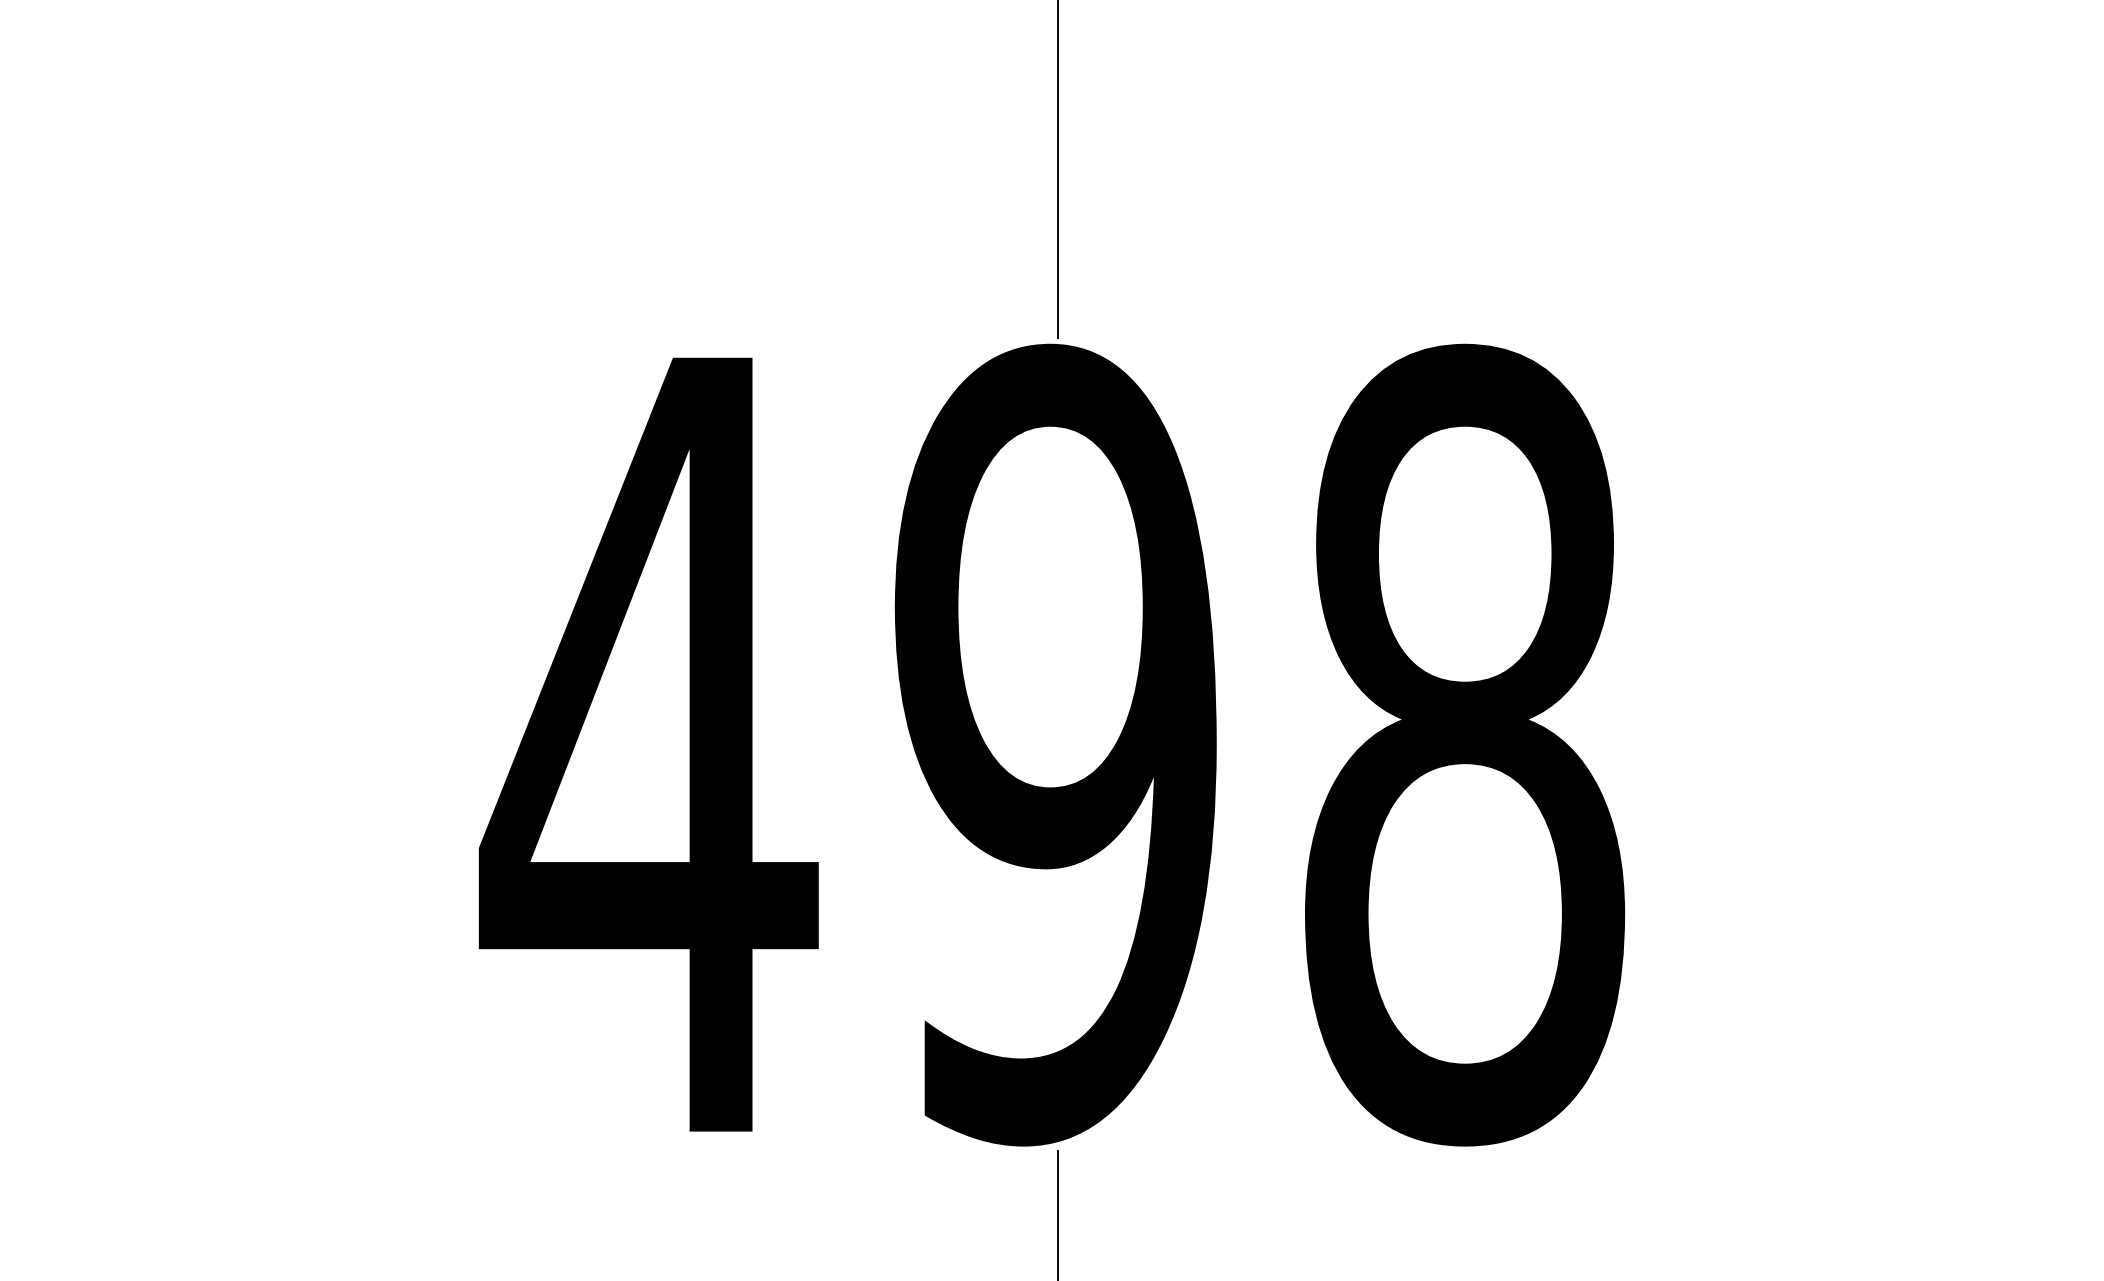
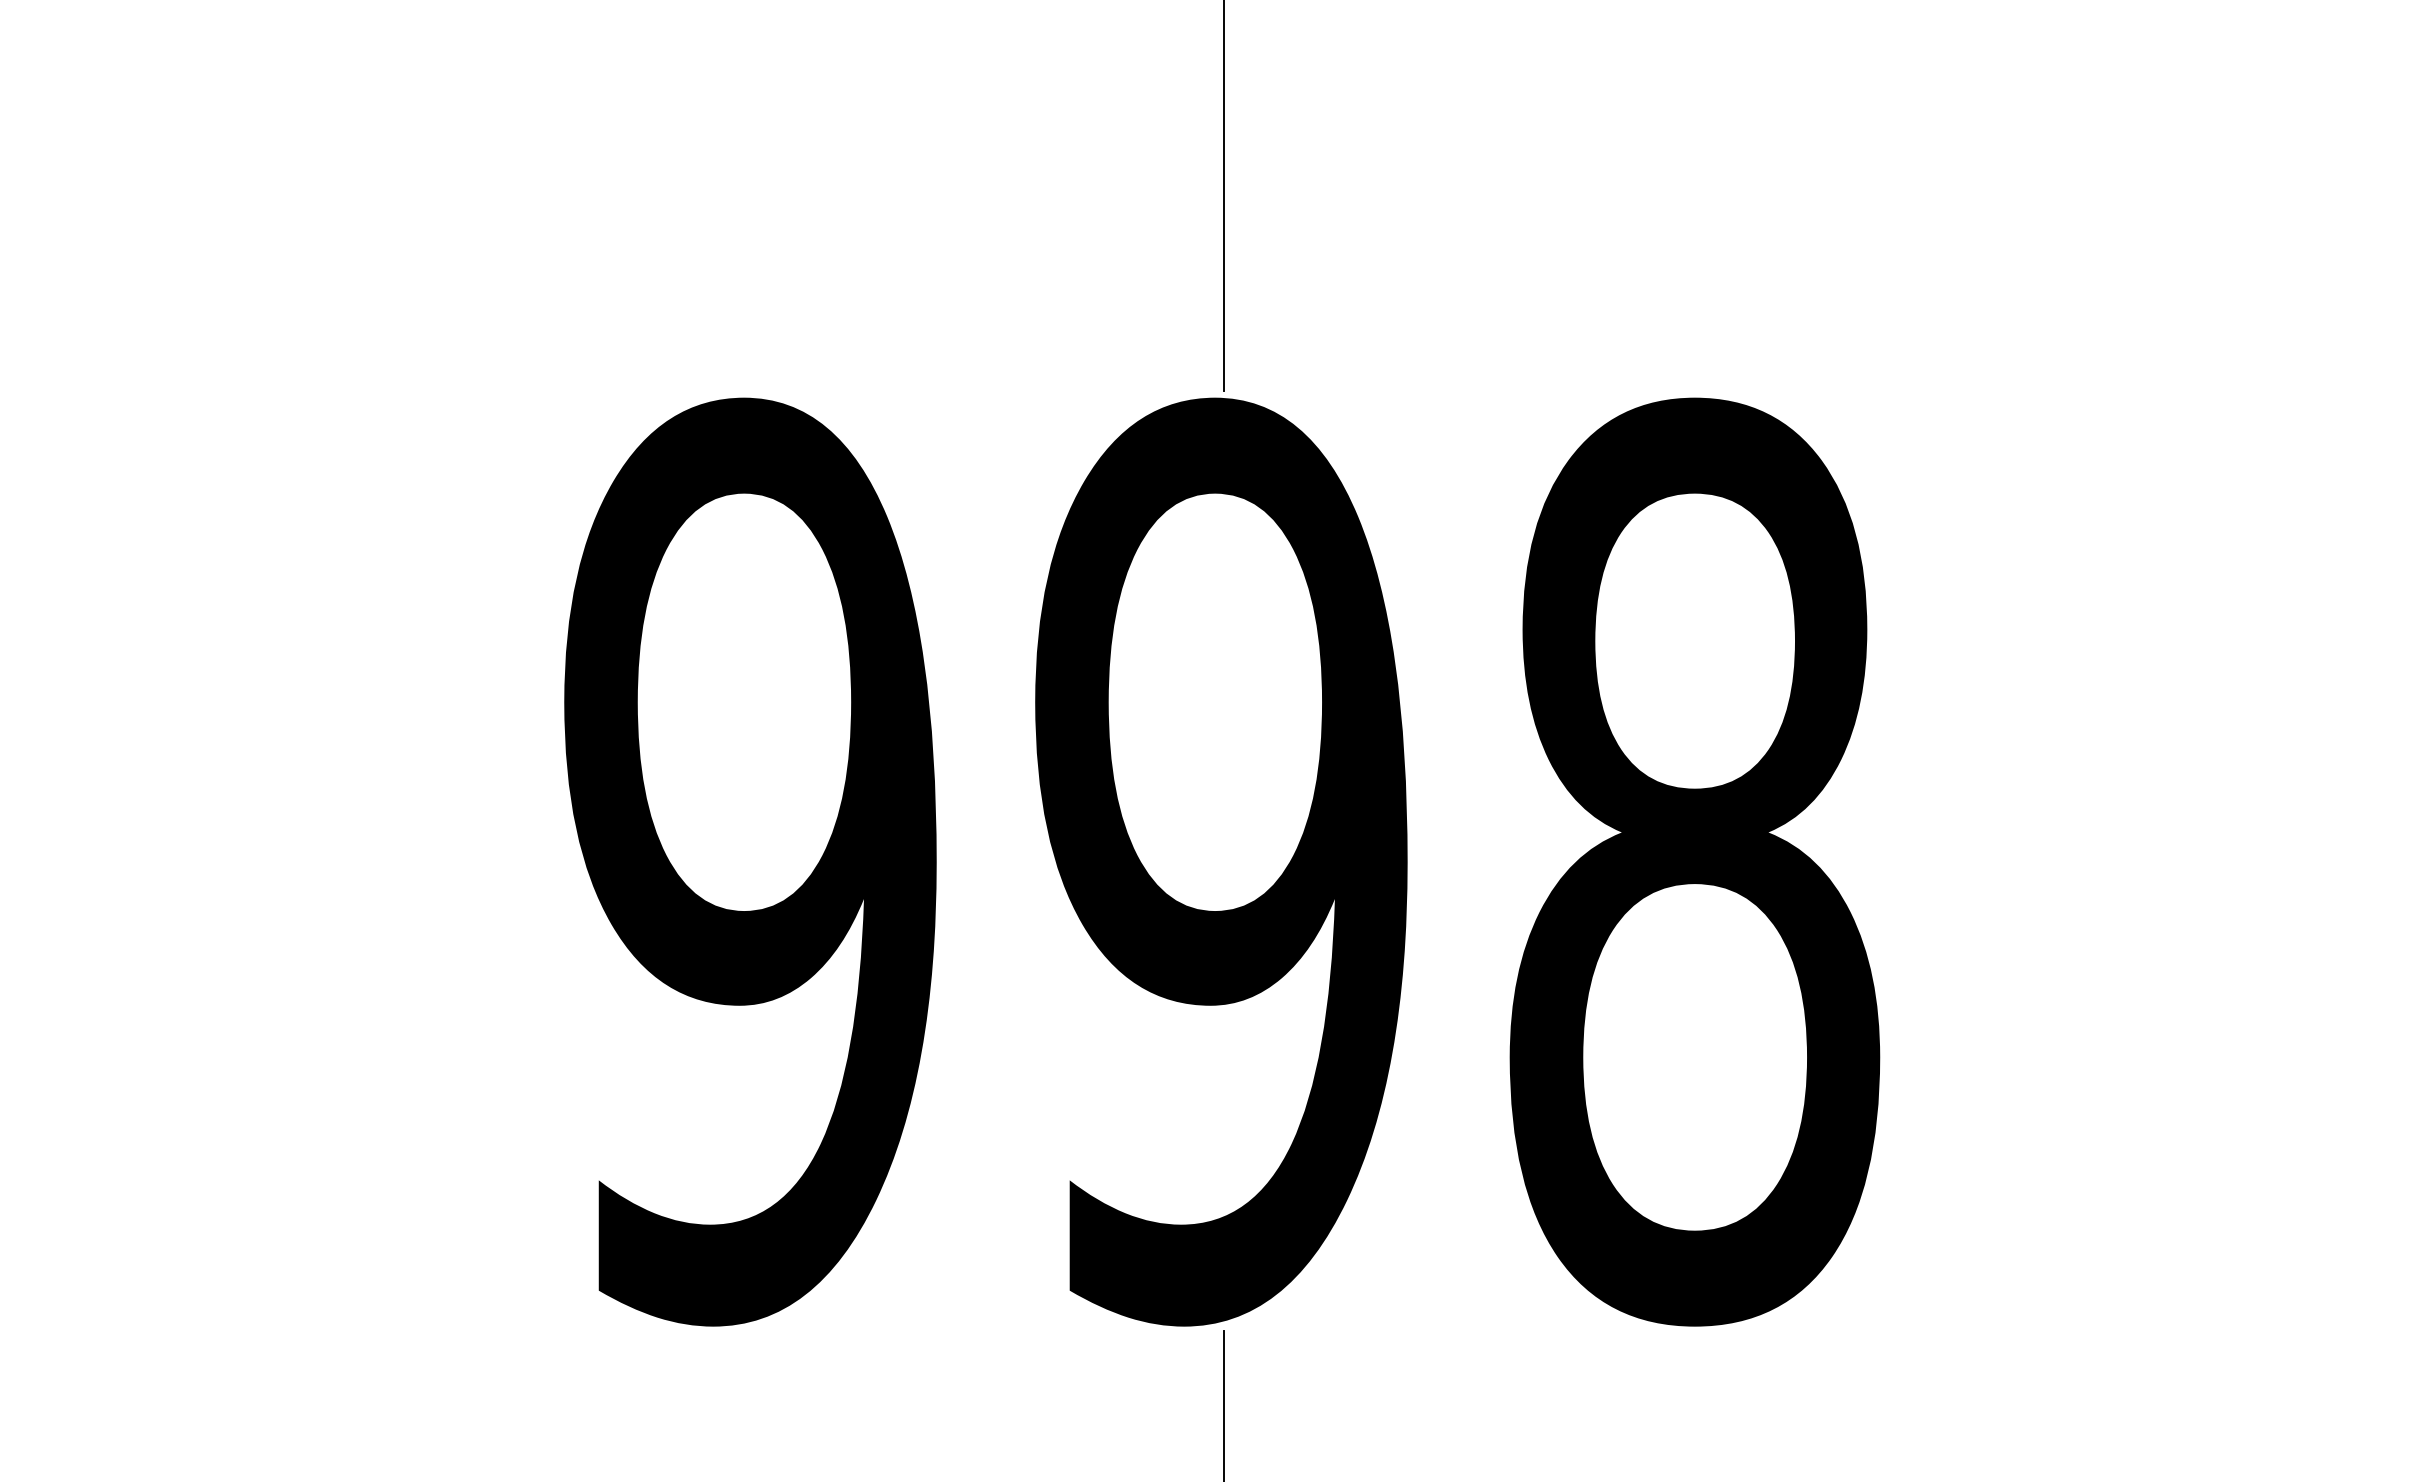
text: (648, 744) -> (750, 861), 498 -> 998

